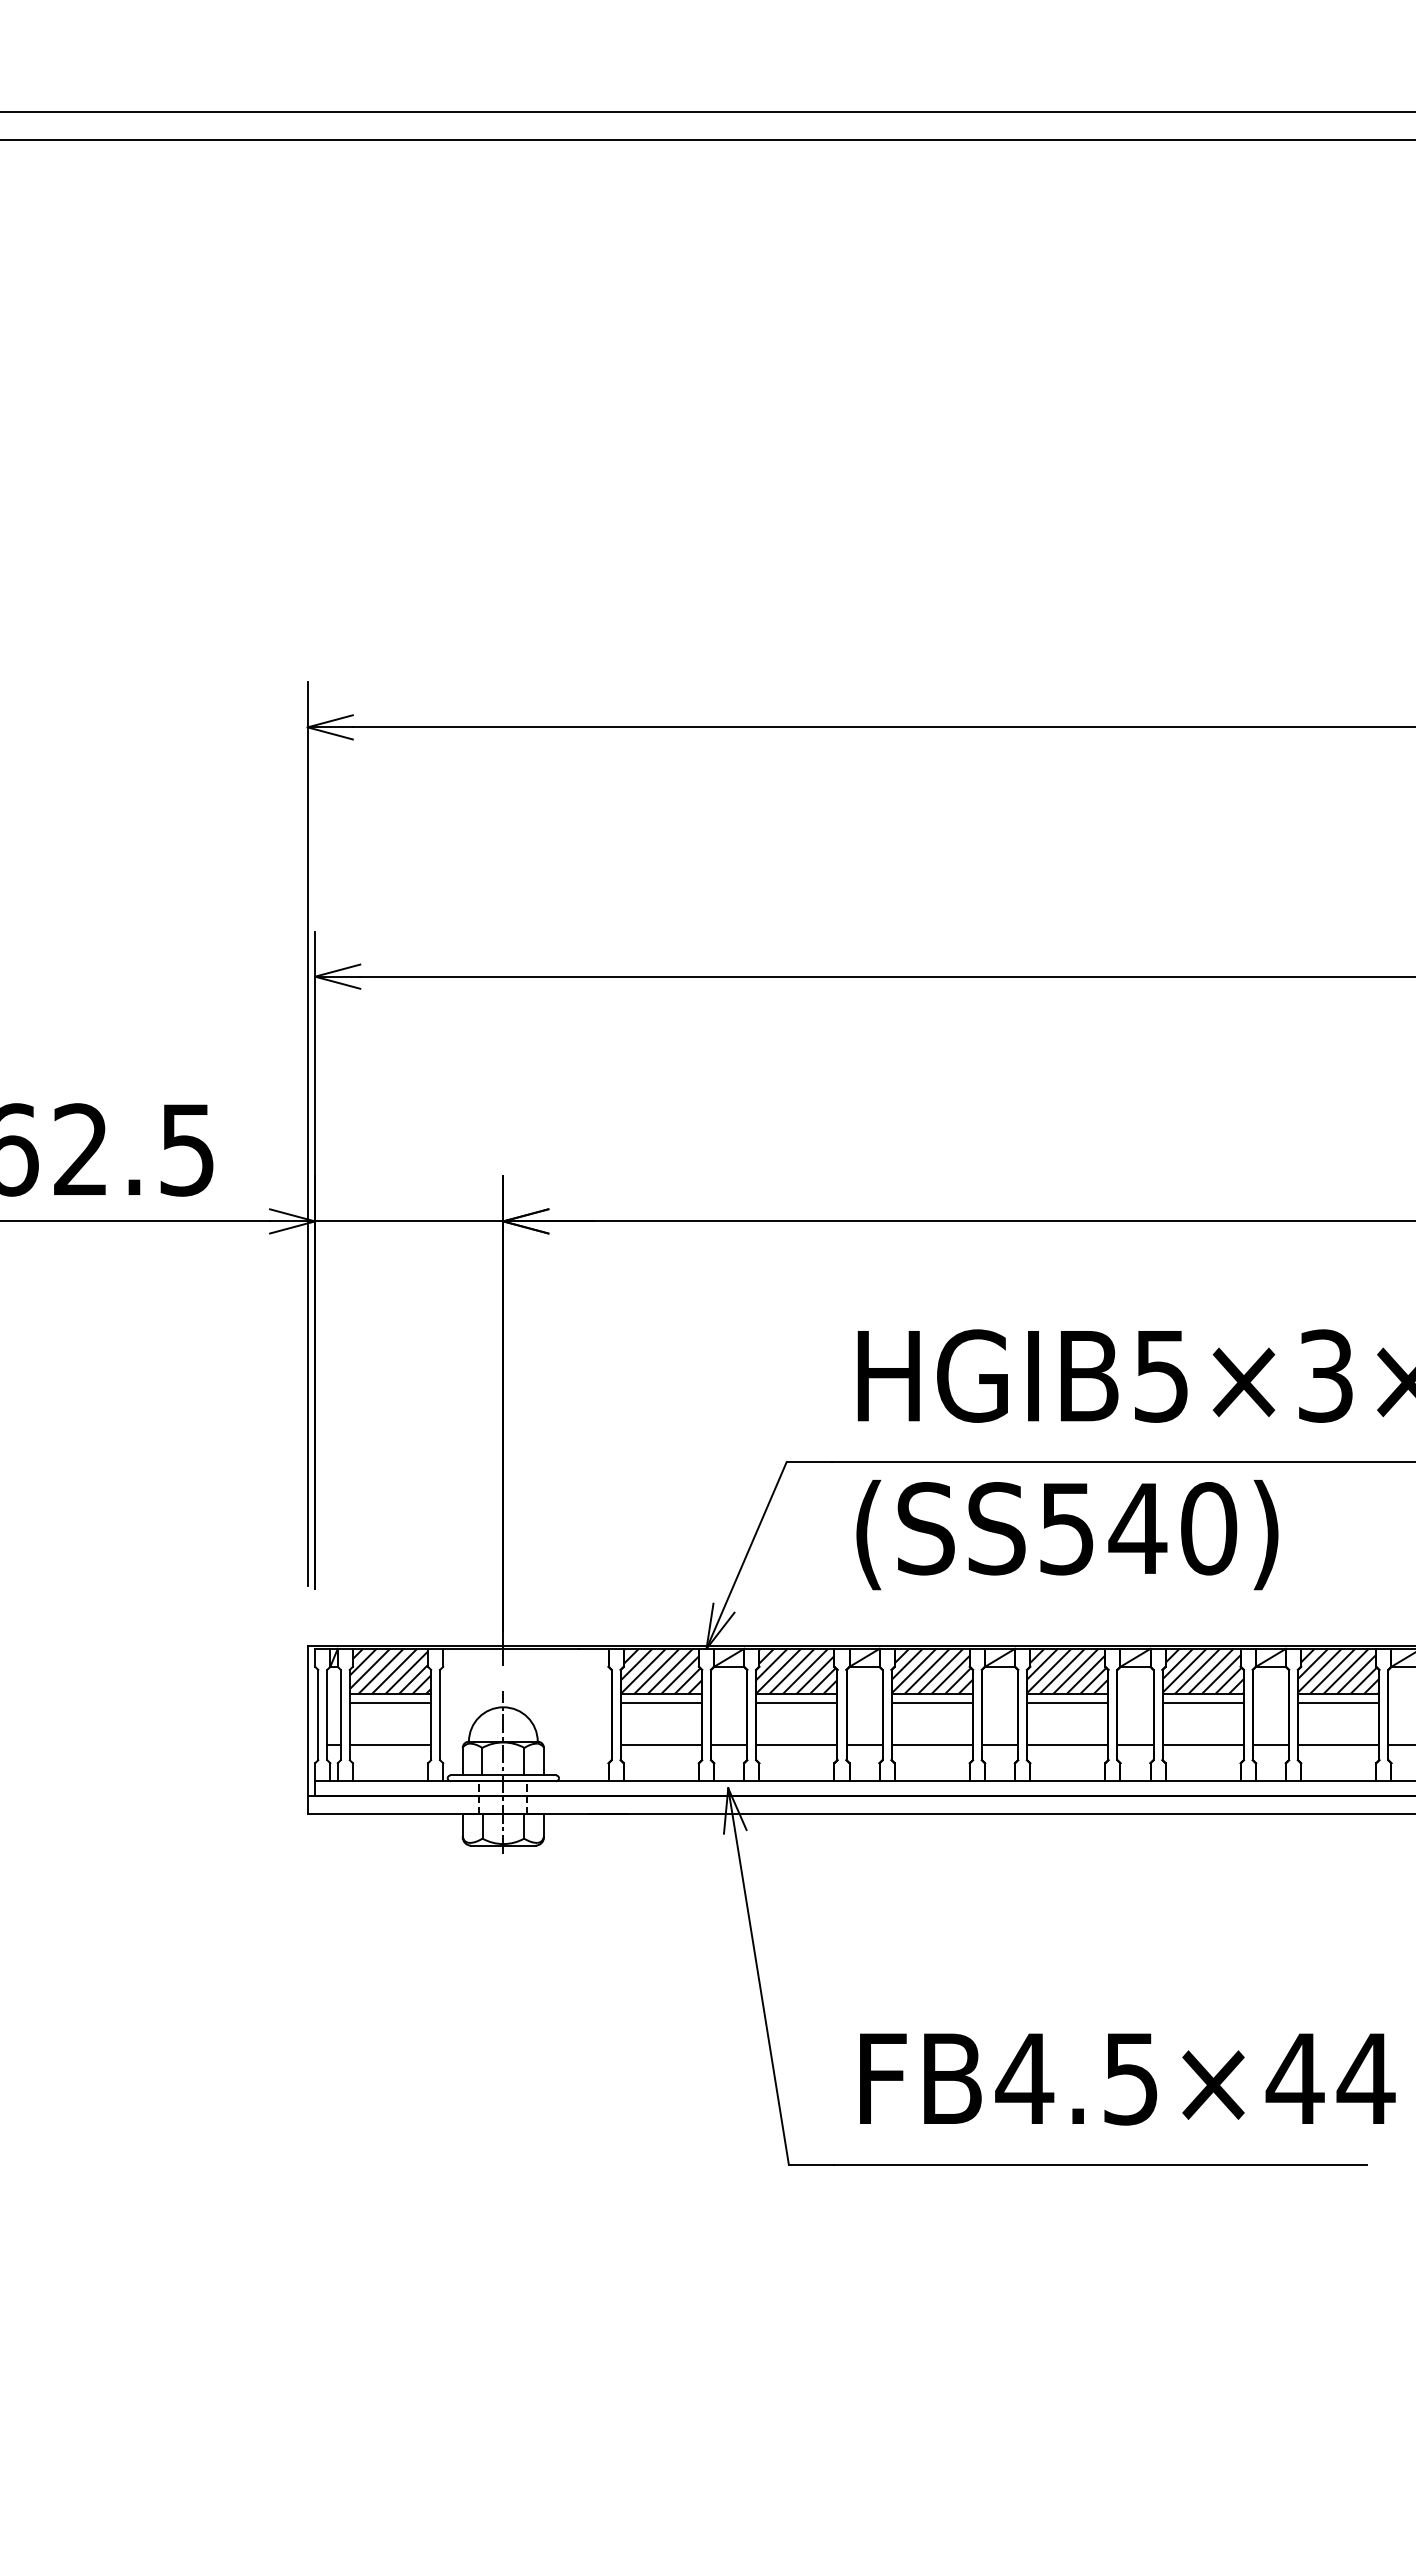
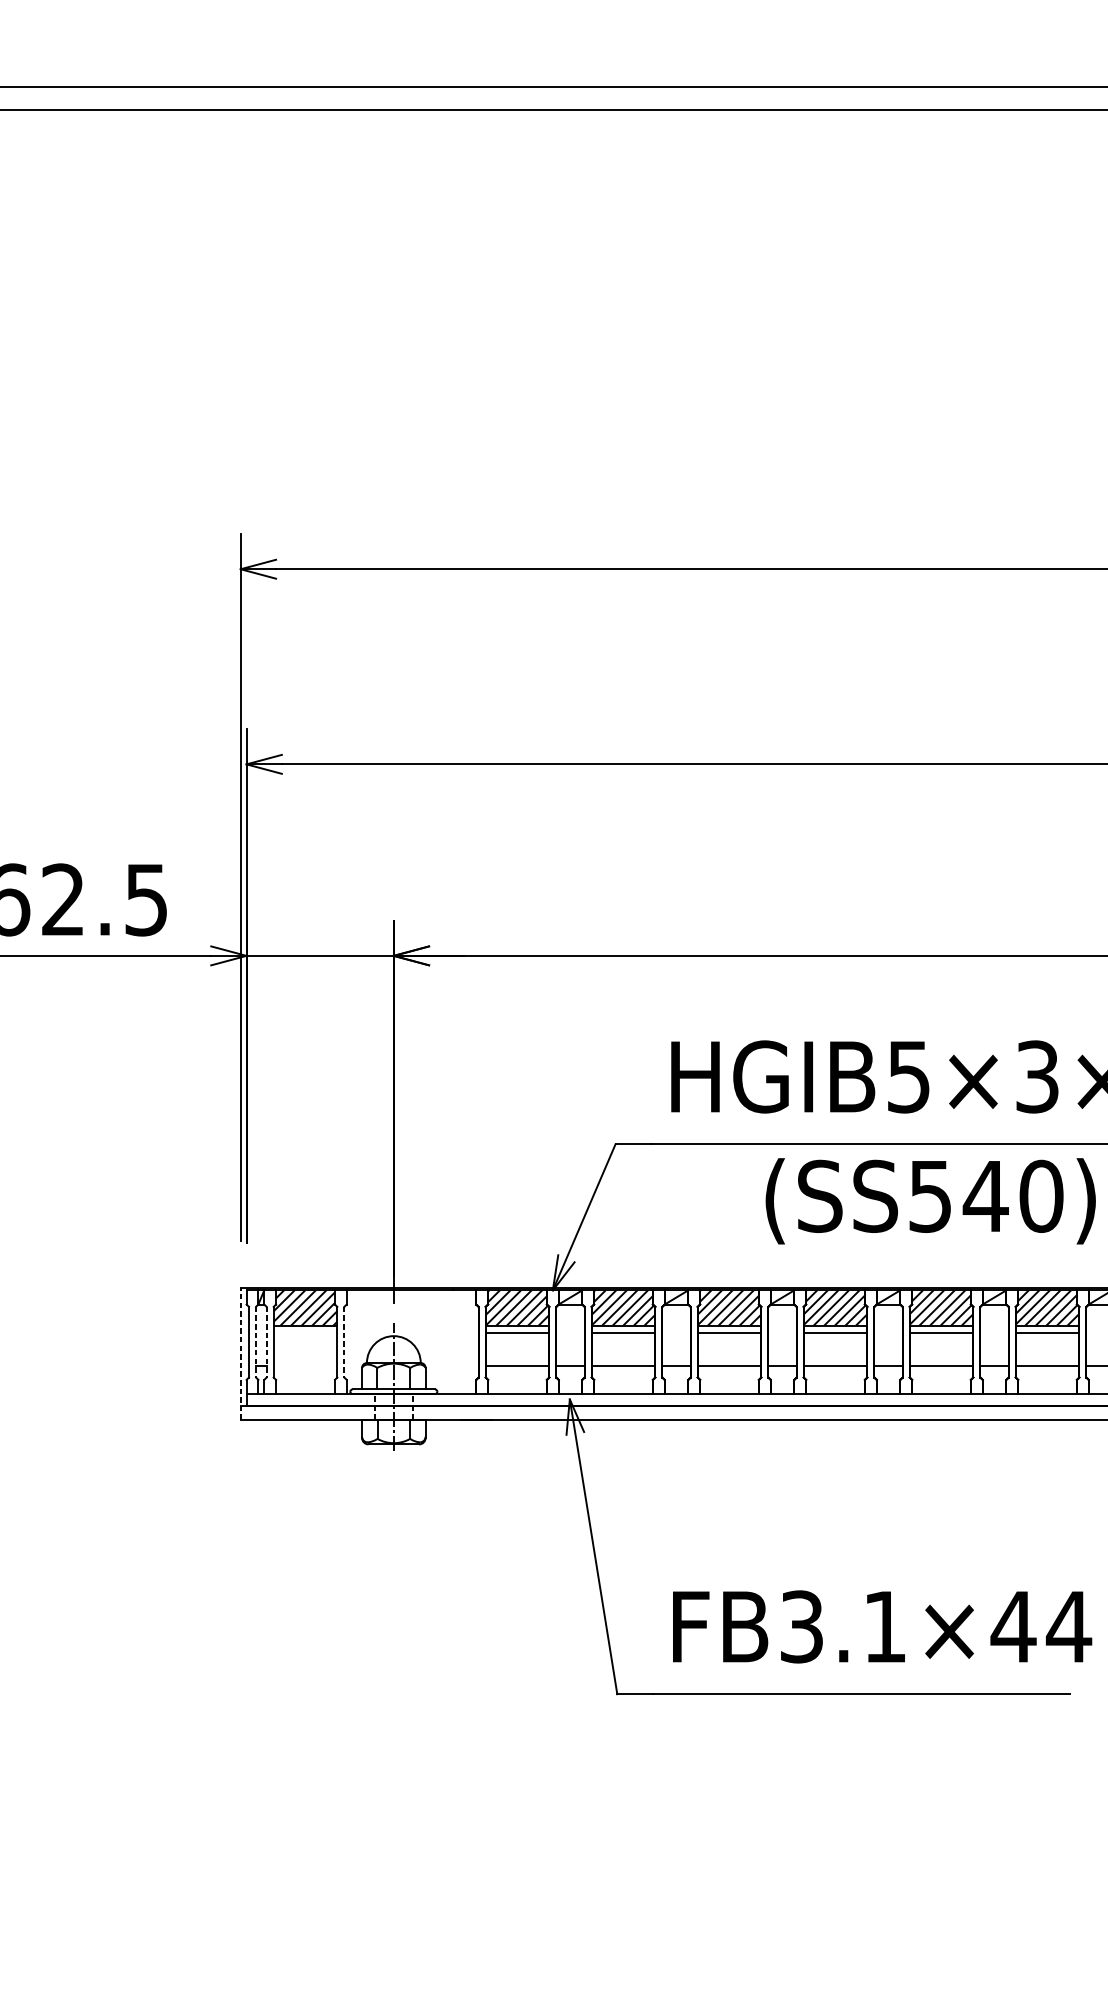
text: (1067, 1535) -> (930, 1201), moved
line: (390, 1703) -> (305, 1333), removed
line: (327, 1715) -> (256, 1342), solid -> dashed
line: (340, 1715) -> (266, 1342), solid -> dashed
line: (440, 1715) -> (344, 1342), solid -> dashed
line: (307, 1729) -> (240, 1353), solid -> dashed
line: (390, 1745) -> (305, 1366), removed
text: (1076, 2078) -> (842, 1626), FB4.5×44 -> FB3.1×44

